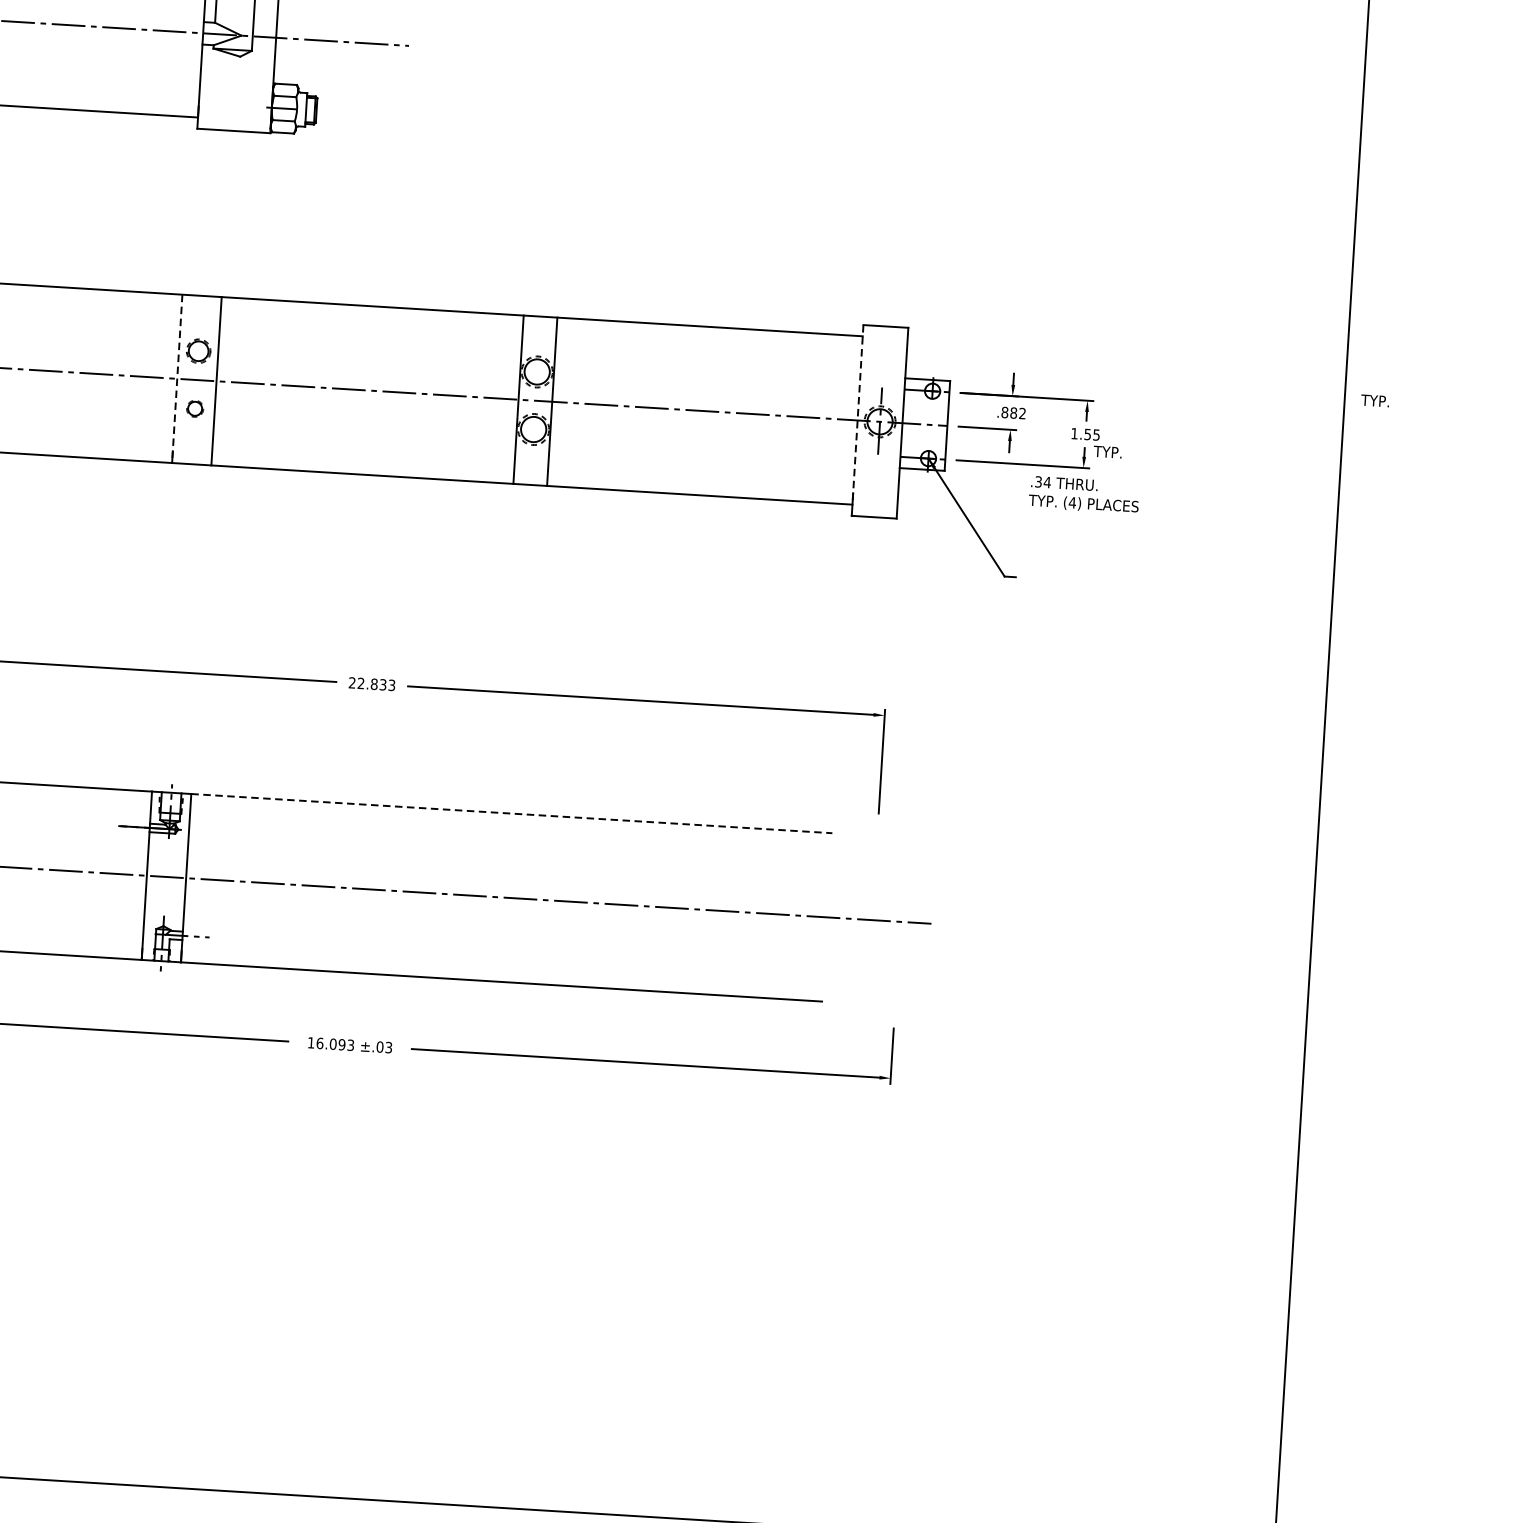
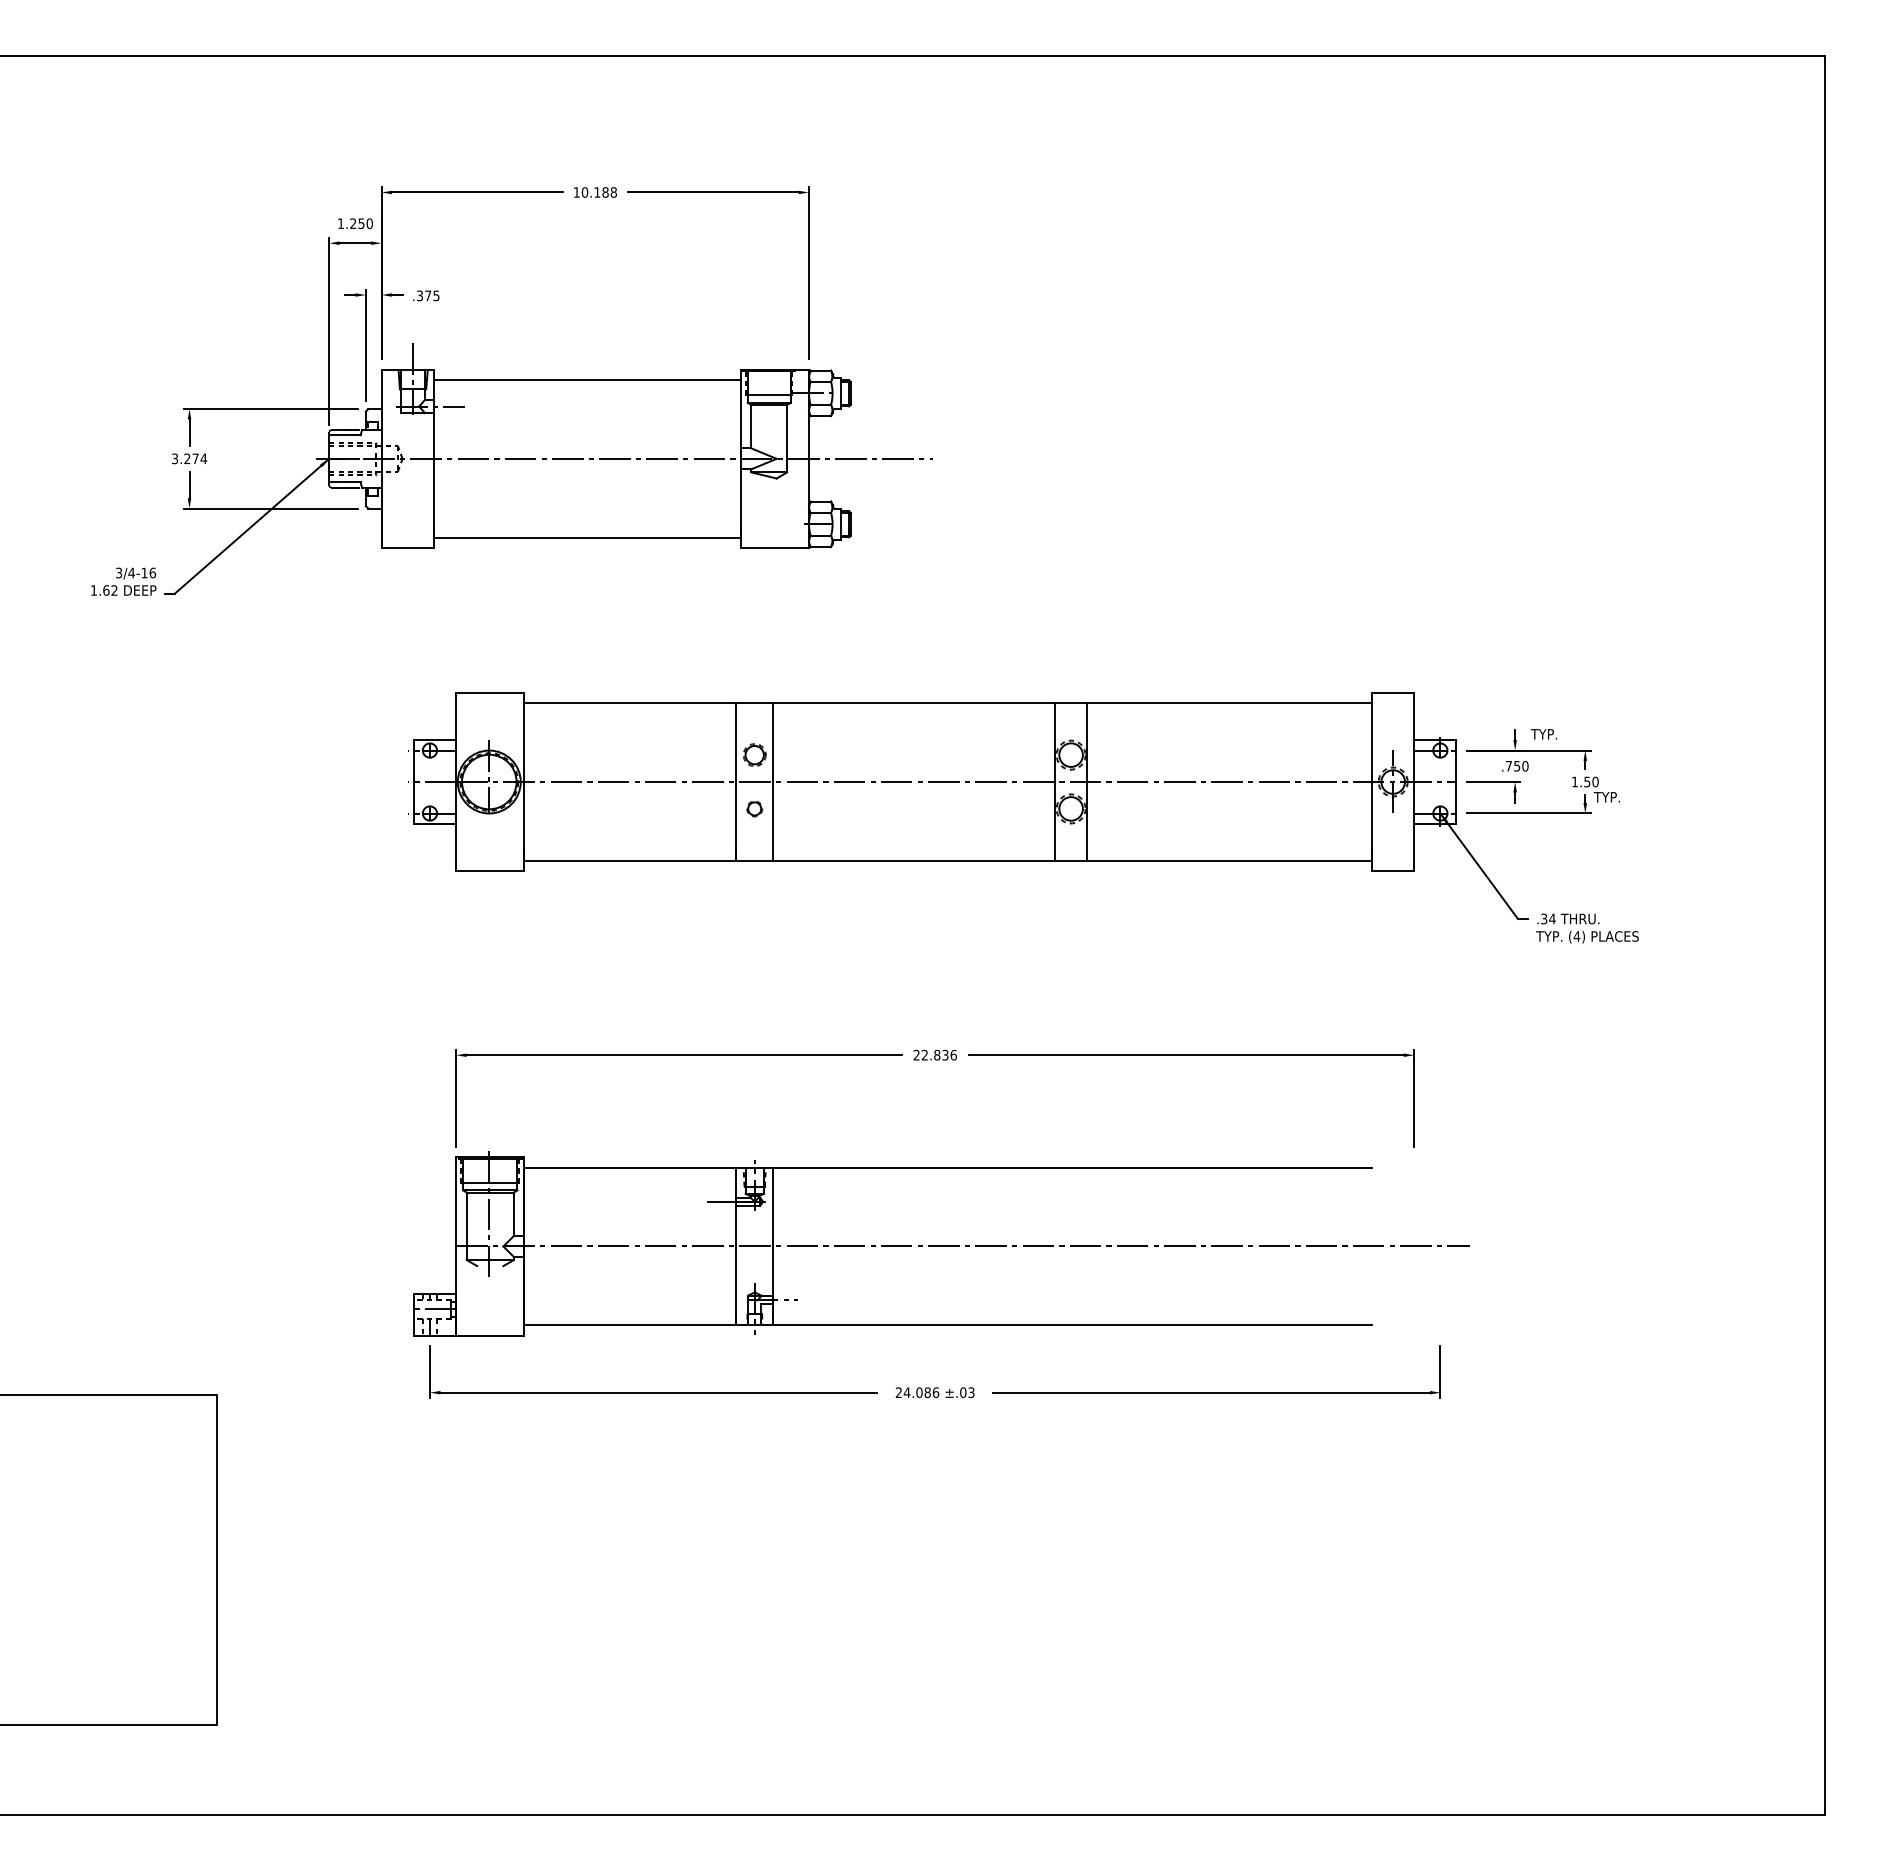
line: (177, 379) -> (736, 782), dashed -> solid
text: (1374, 401) -> (1543, 734), moved
text: (1013, 413) -> (1516, 766), .882 -> .750
line: (858, 414) -> (1372, 776), dashed -> solid
text: (1096, 434) -> (1595, 781), 1.55 -> 1.50
text: (1084, 494) -> (1587, 928), moved
text: (391, 684) -> (953, 1054), 22.833 -> 22.836
line: (511, 813) -> (1072, 1167), dashed -> solid
text: (331, 1043) -> (917, 1392), 16.093 -> 24.086

